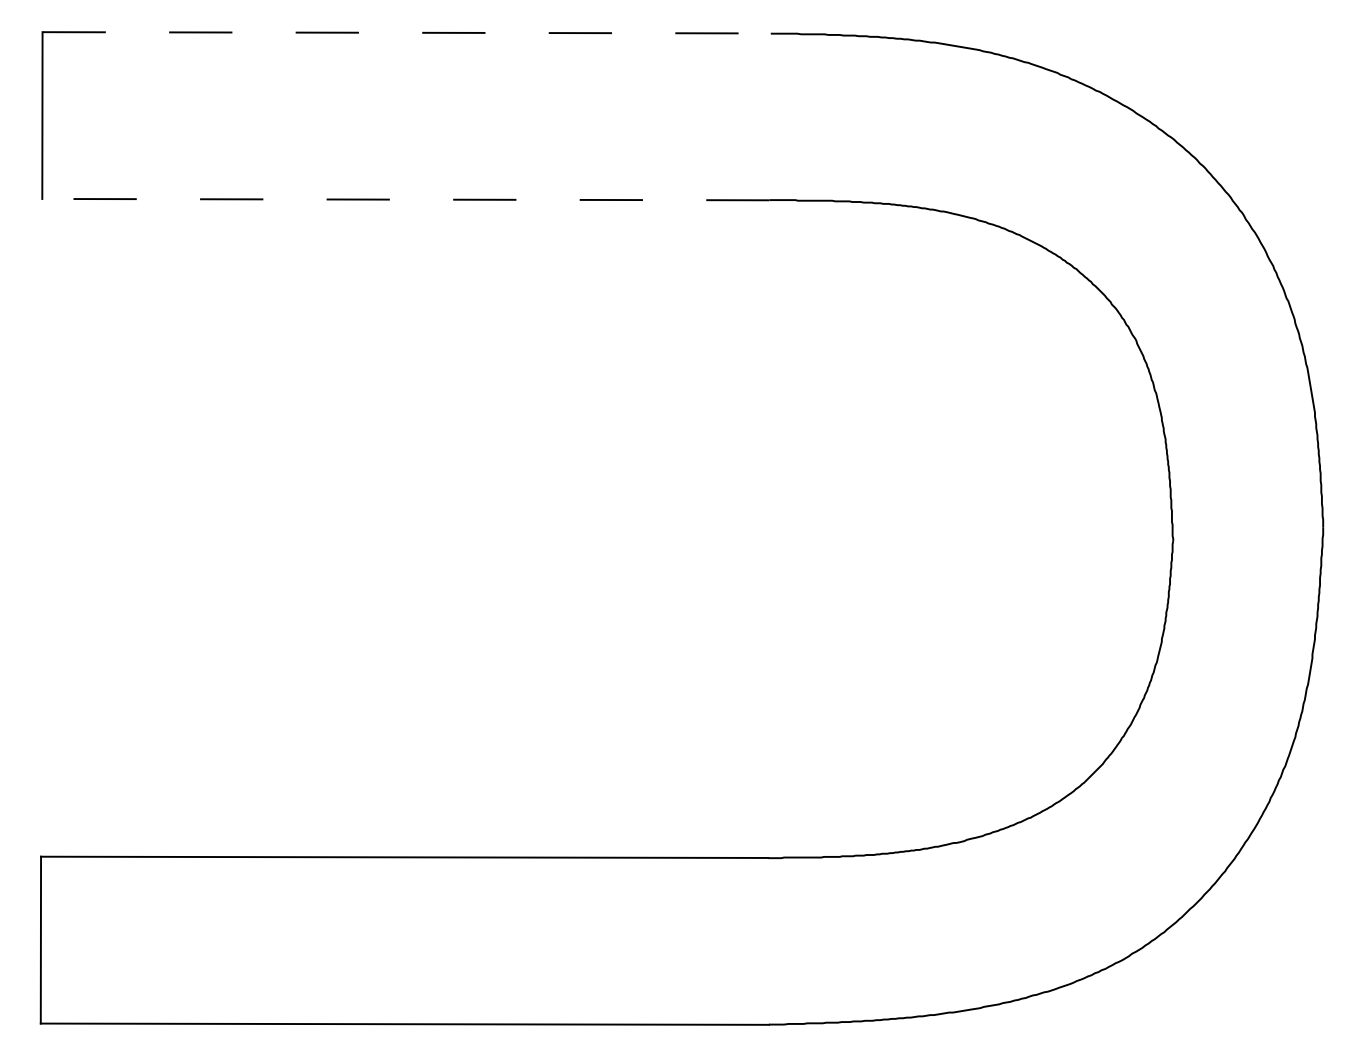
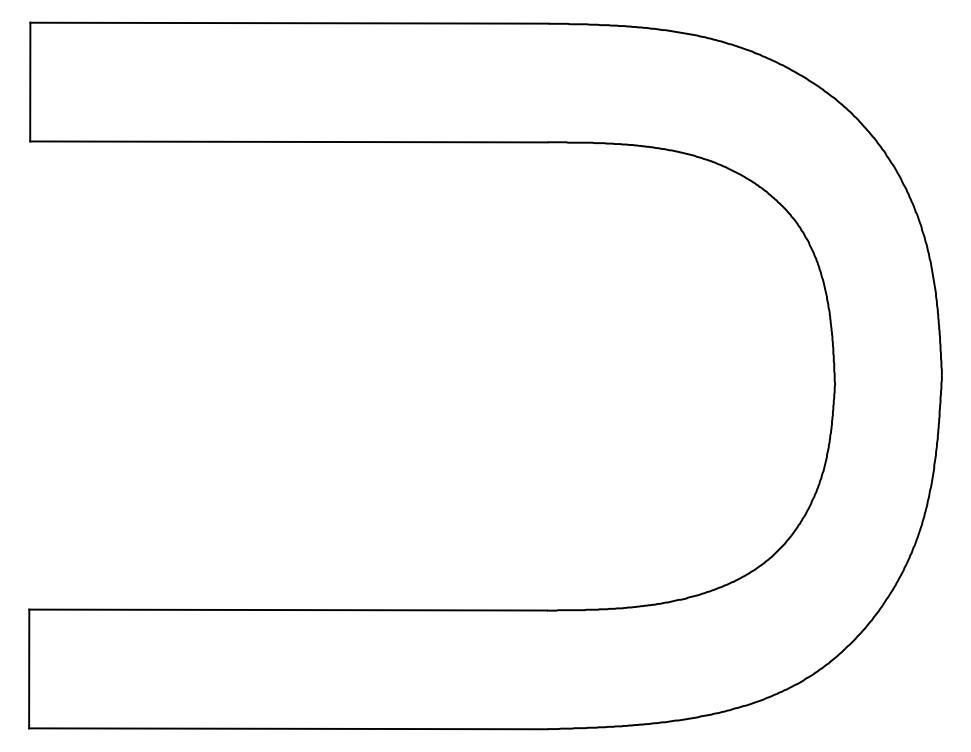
line: (408, 33) -> (290, 23), dashed -> solid
line: (406, 199) -> (289, 141), dashed -> solid

